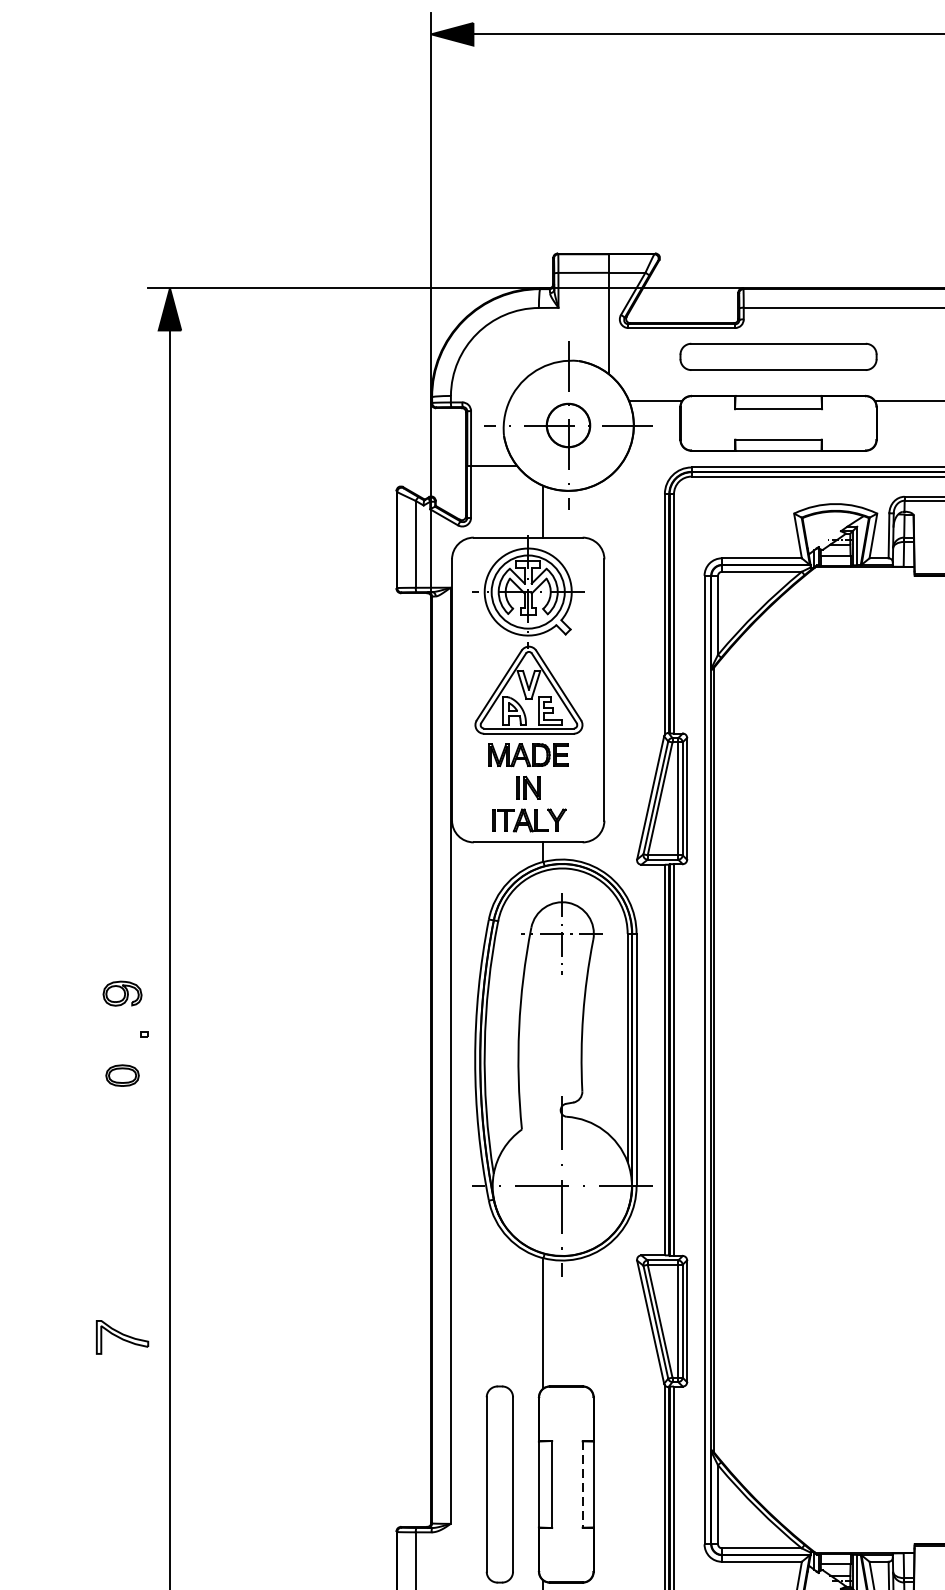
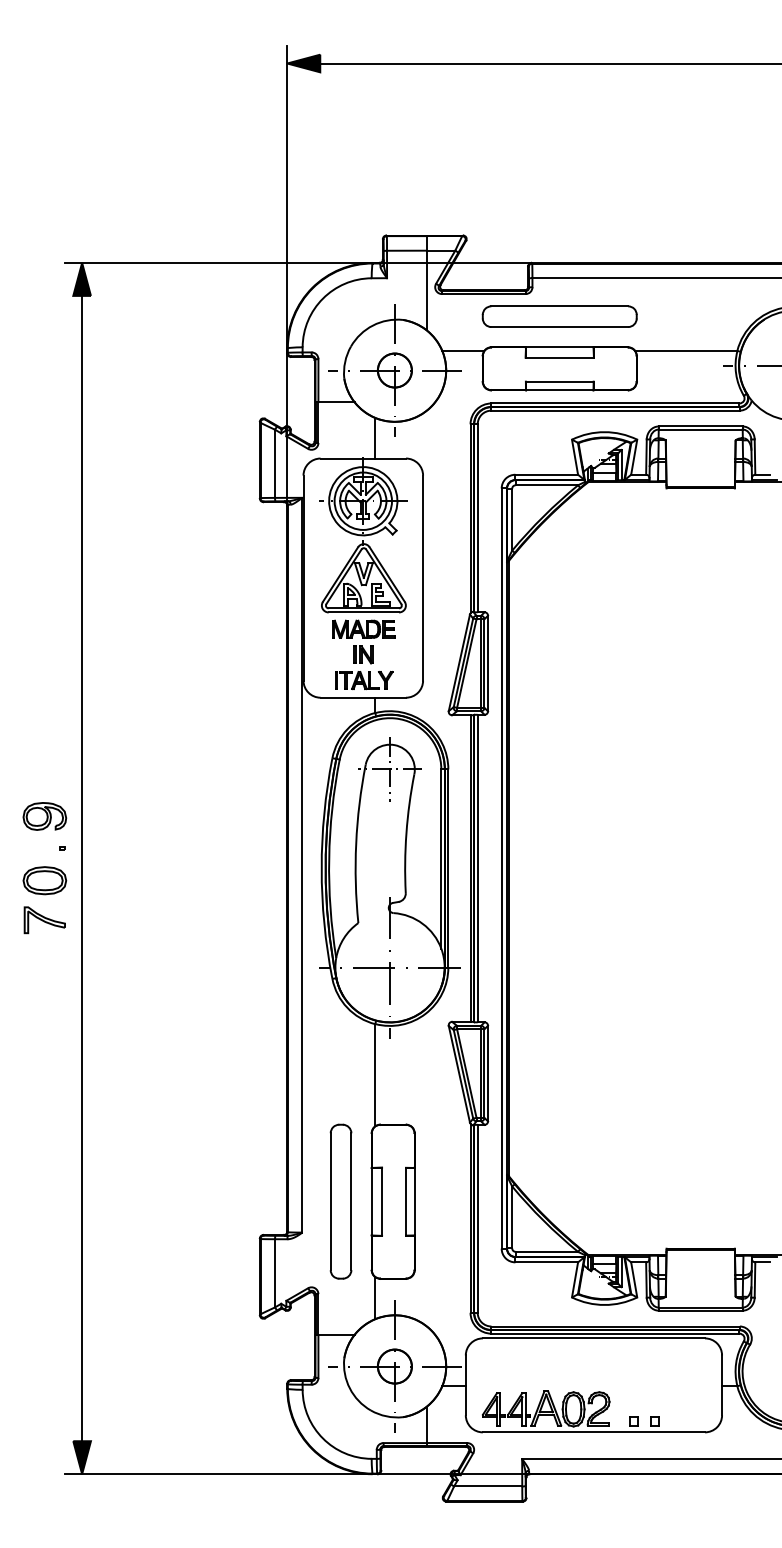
part: (122, 993) -> (44, 816), size x1.43
part: (122, 1075) -> (44, 880), size x1.67
part: (122, 1337) -> (44, 920), moved
line: (583, 1484) -> (406, 1201), dashed -> solid

